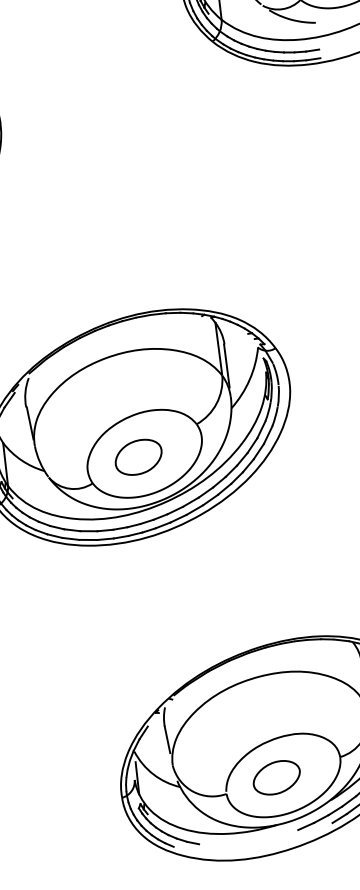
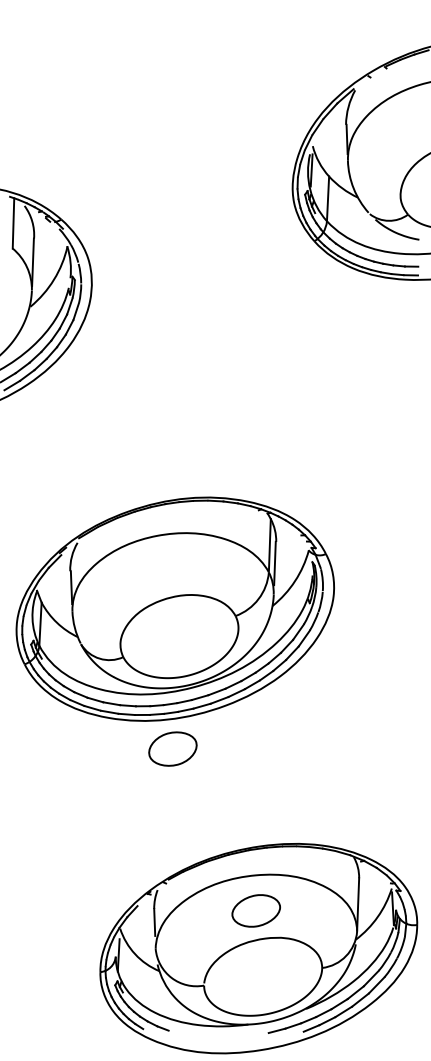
part: (138, 456) -> (172, 748), moved
part: (275, 777) -> (255, 910), moved

